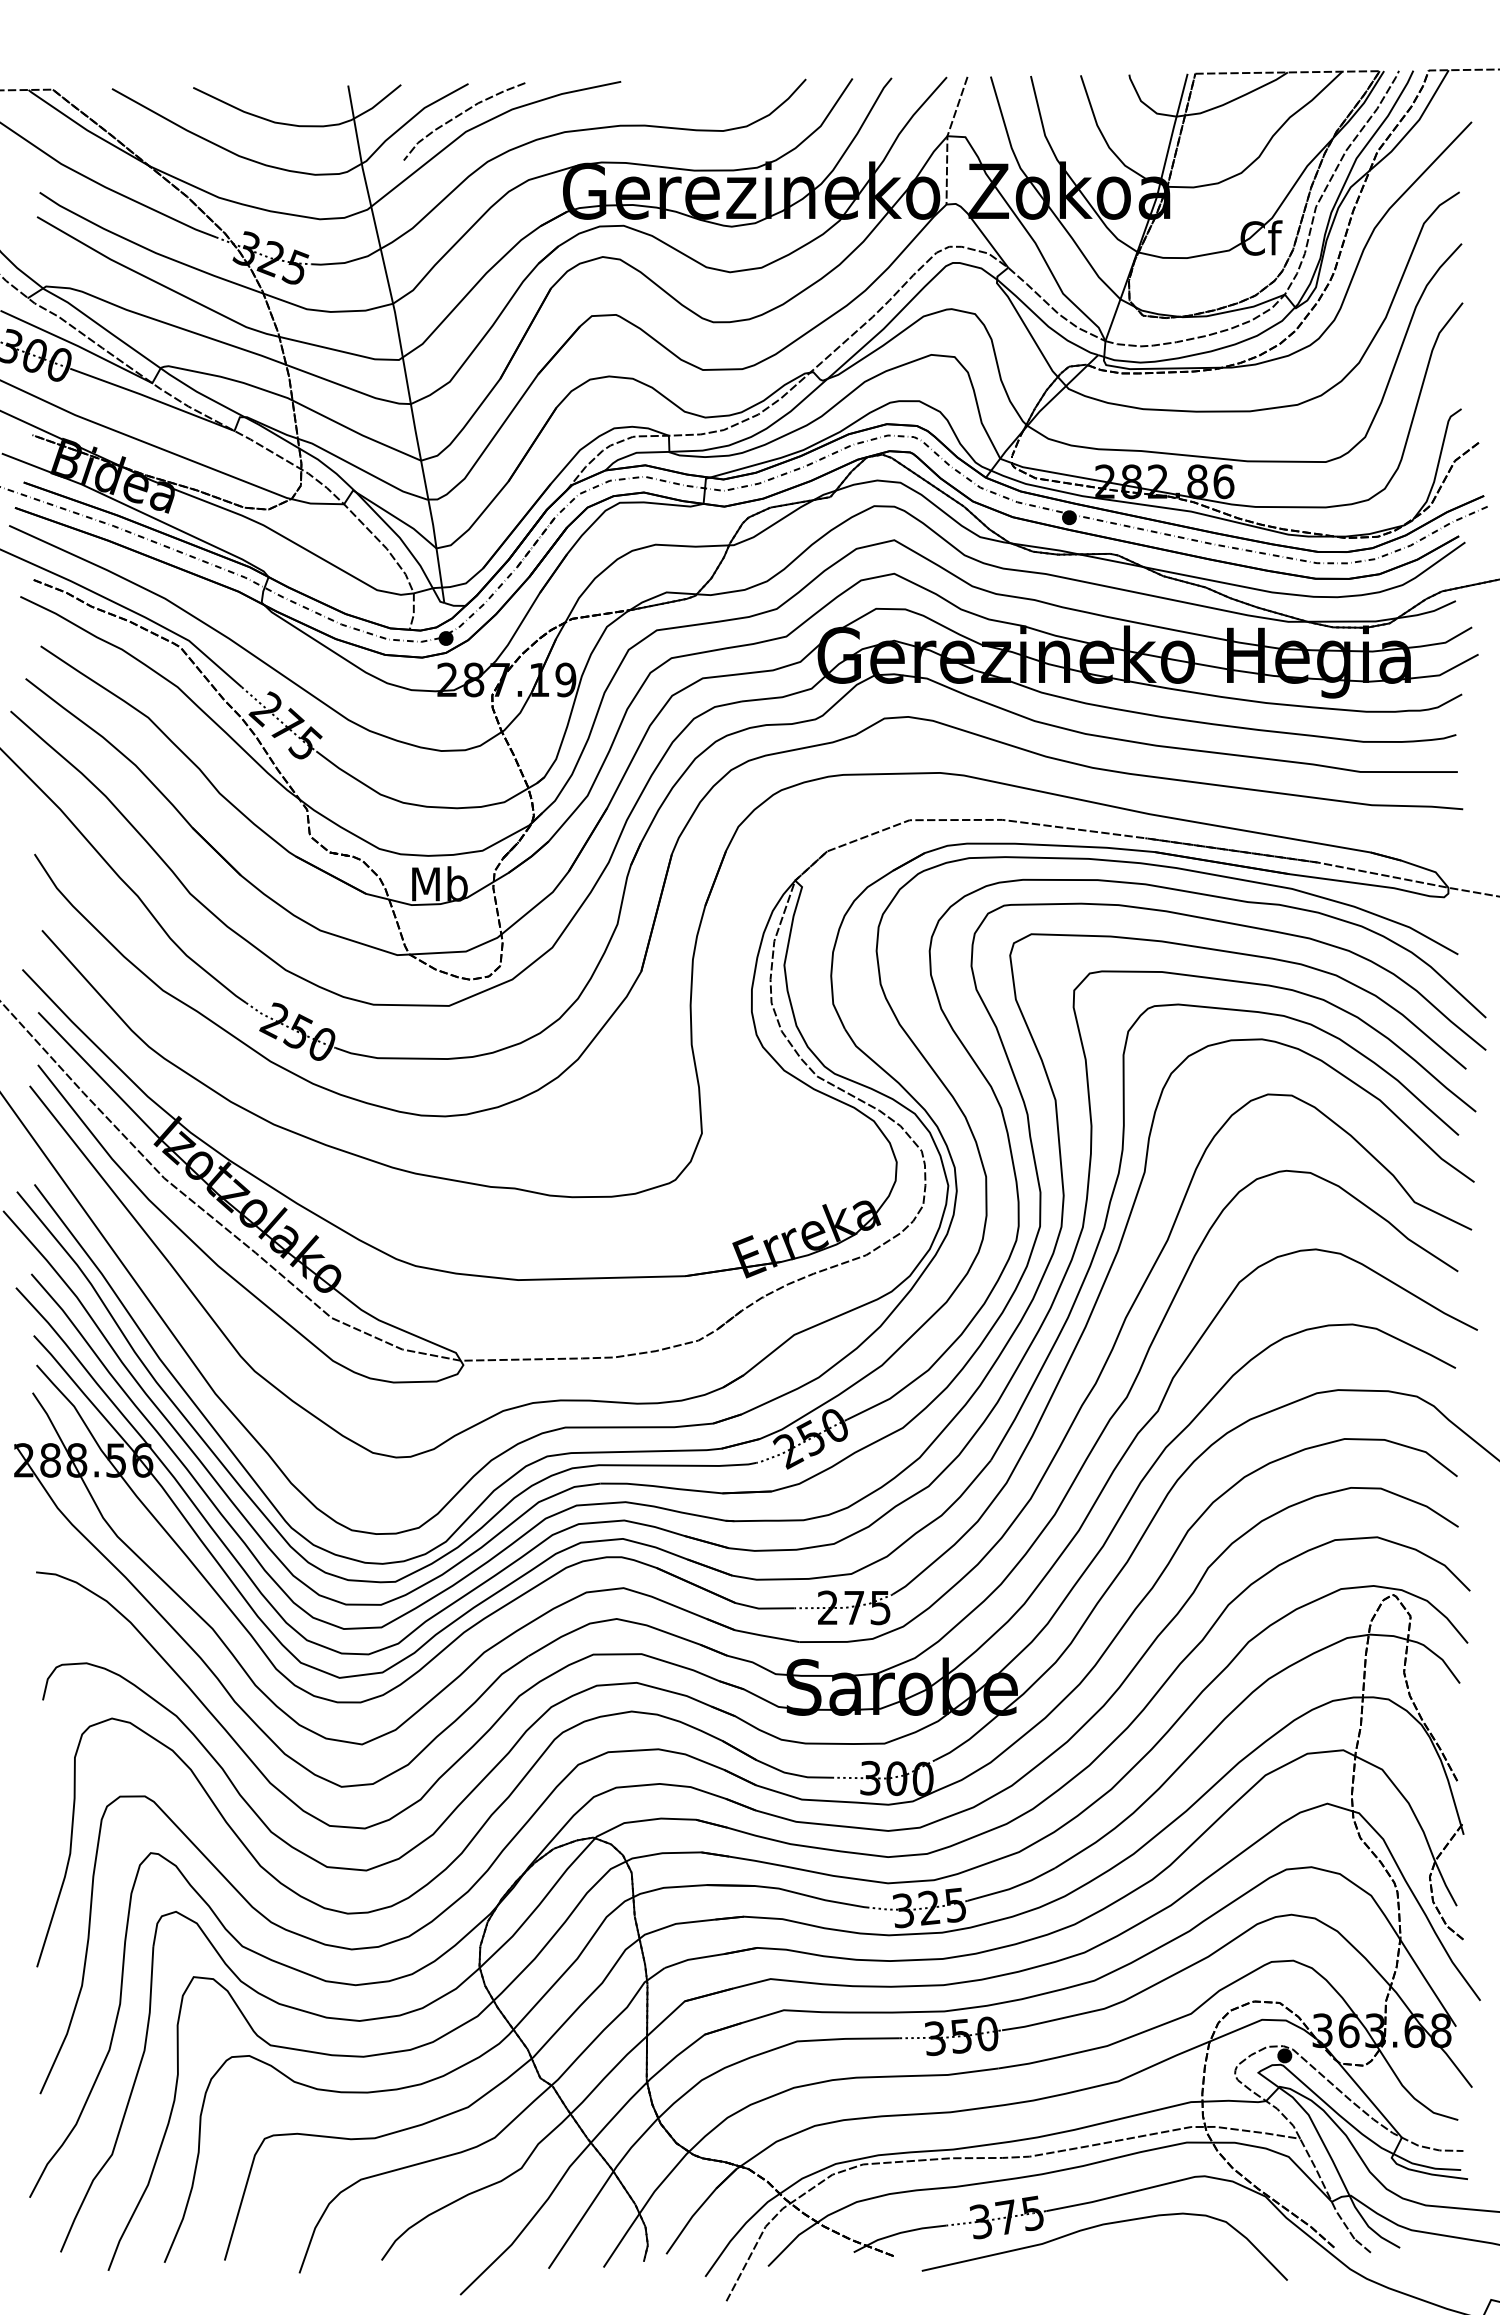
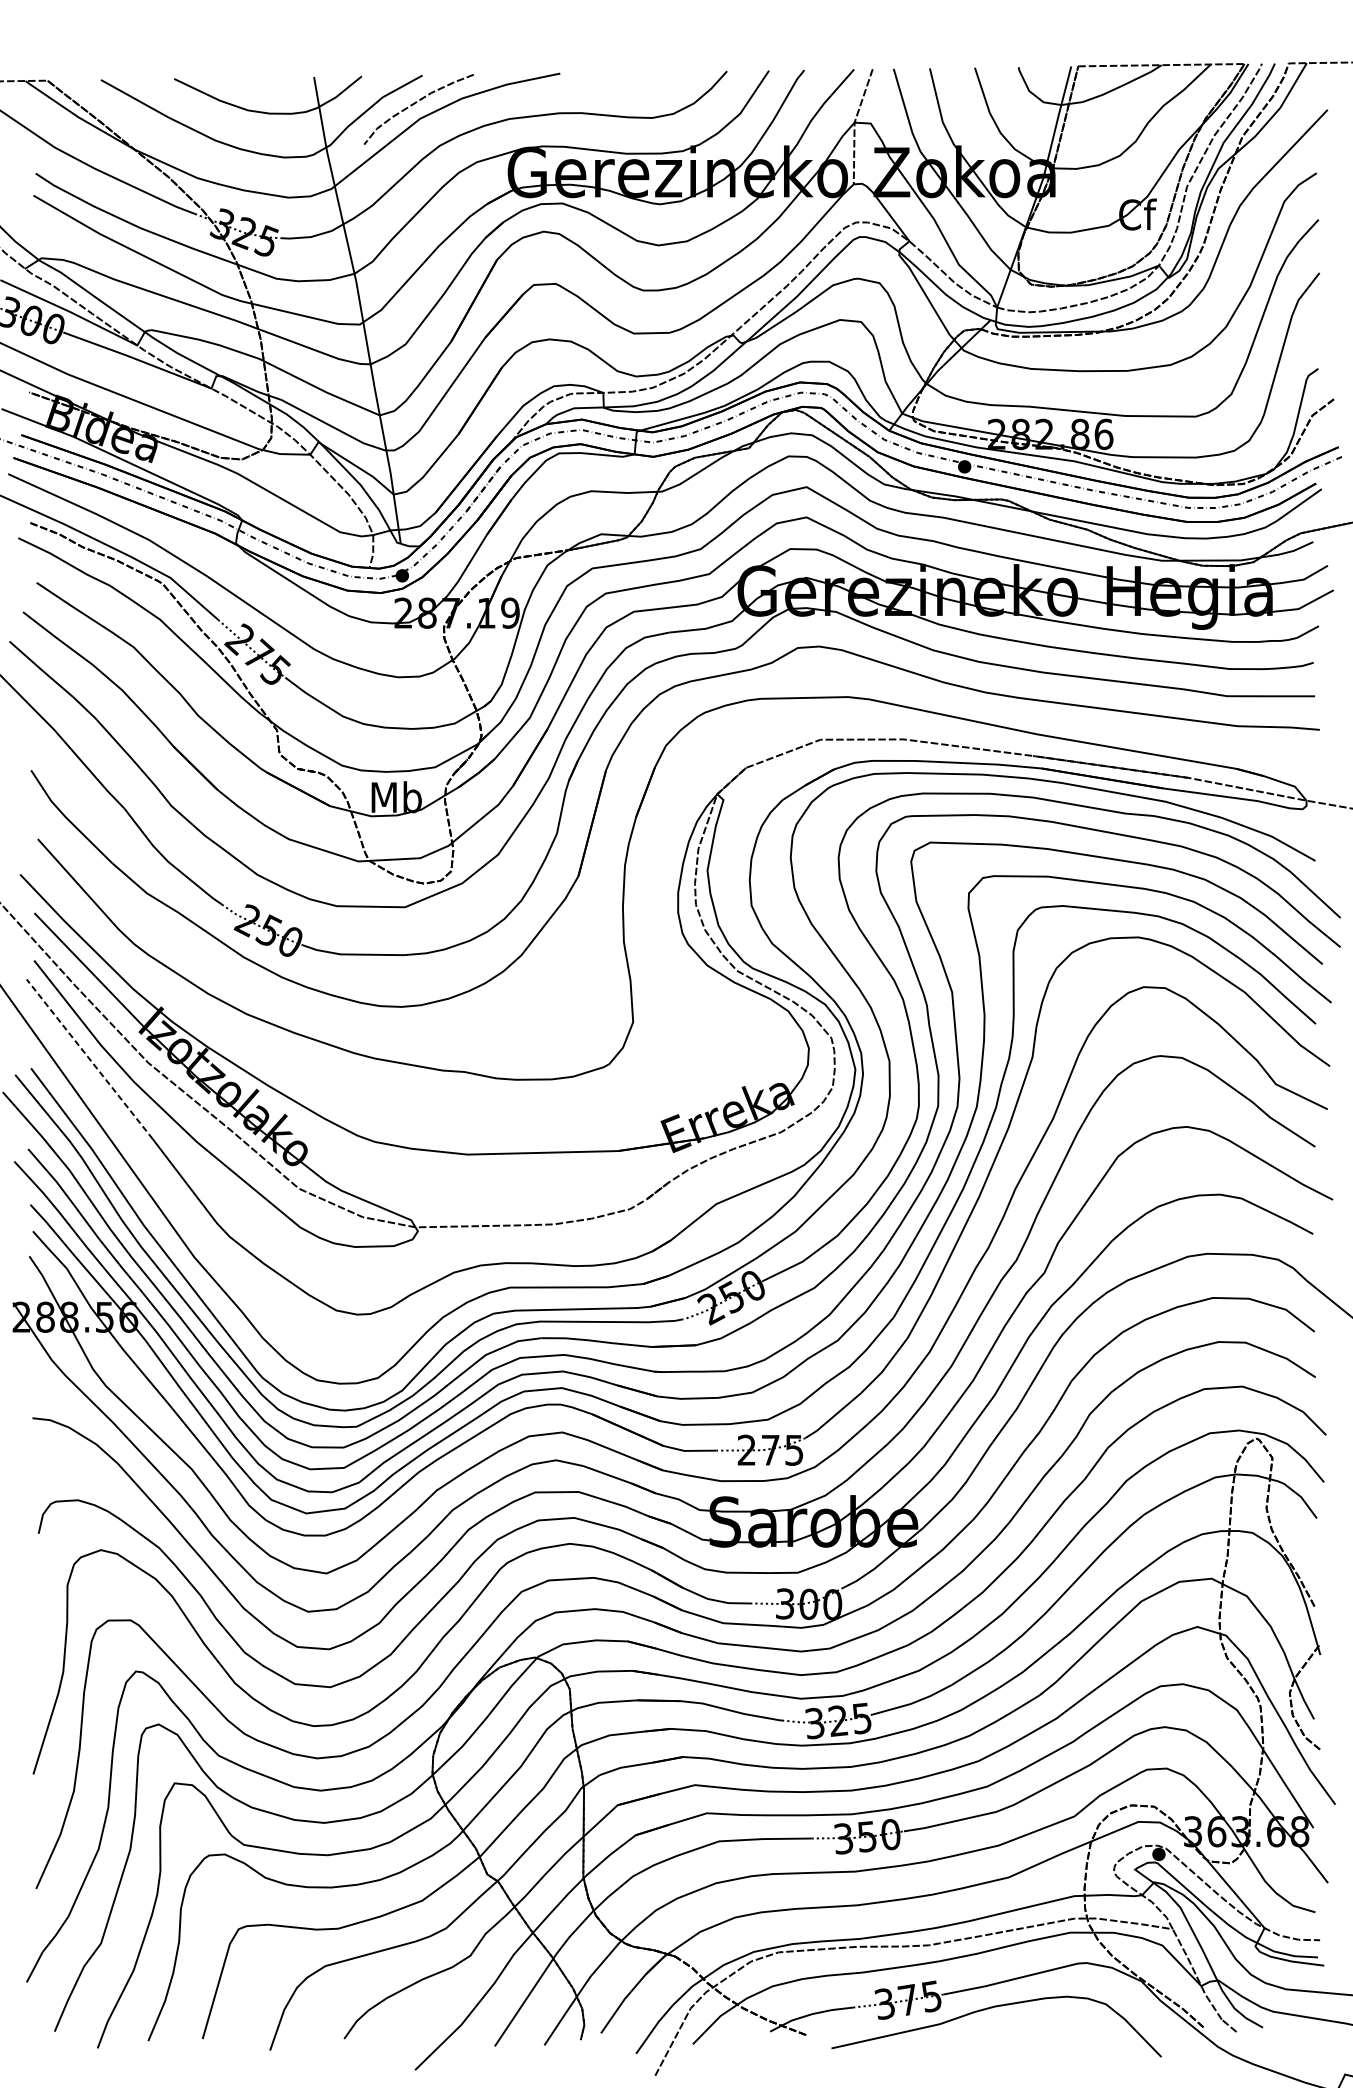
line: (99, 1174) -> (89, 1059), solid -> dashed

